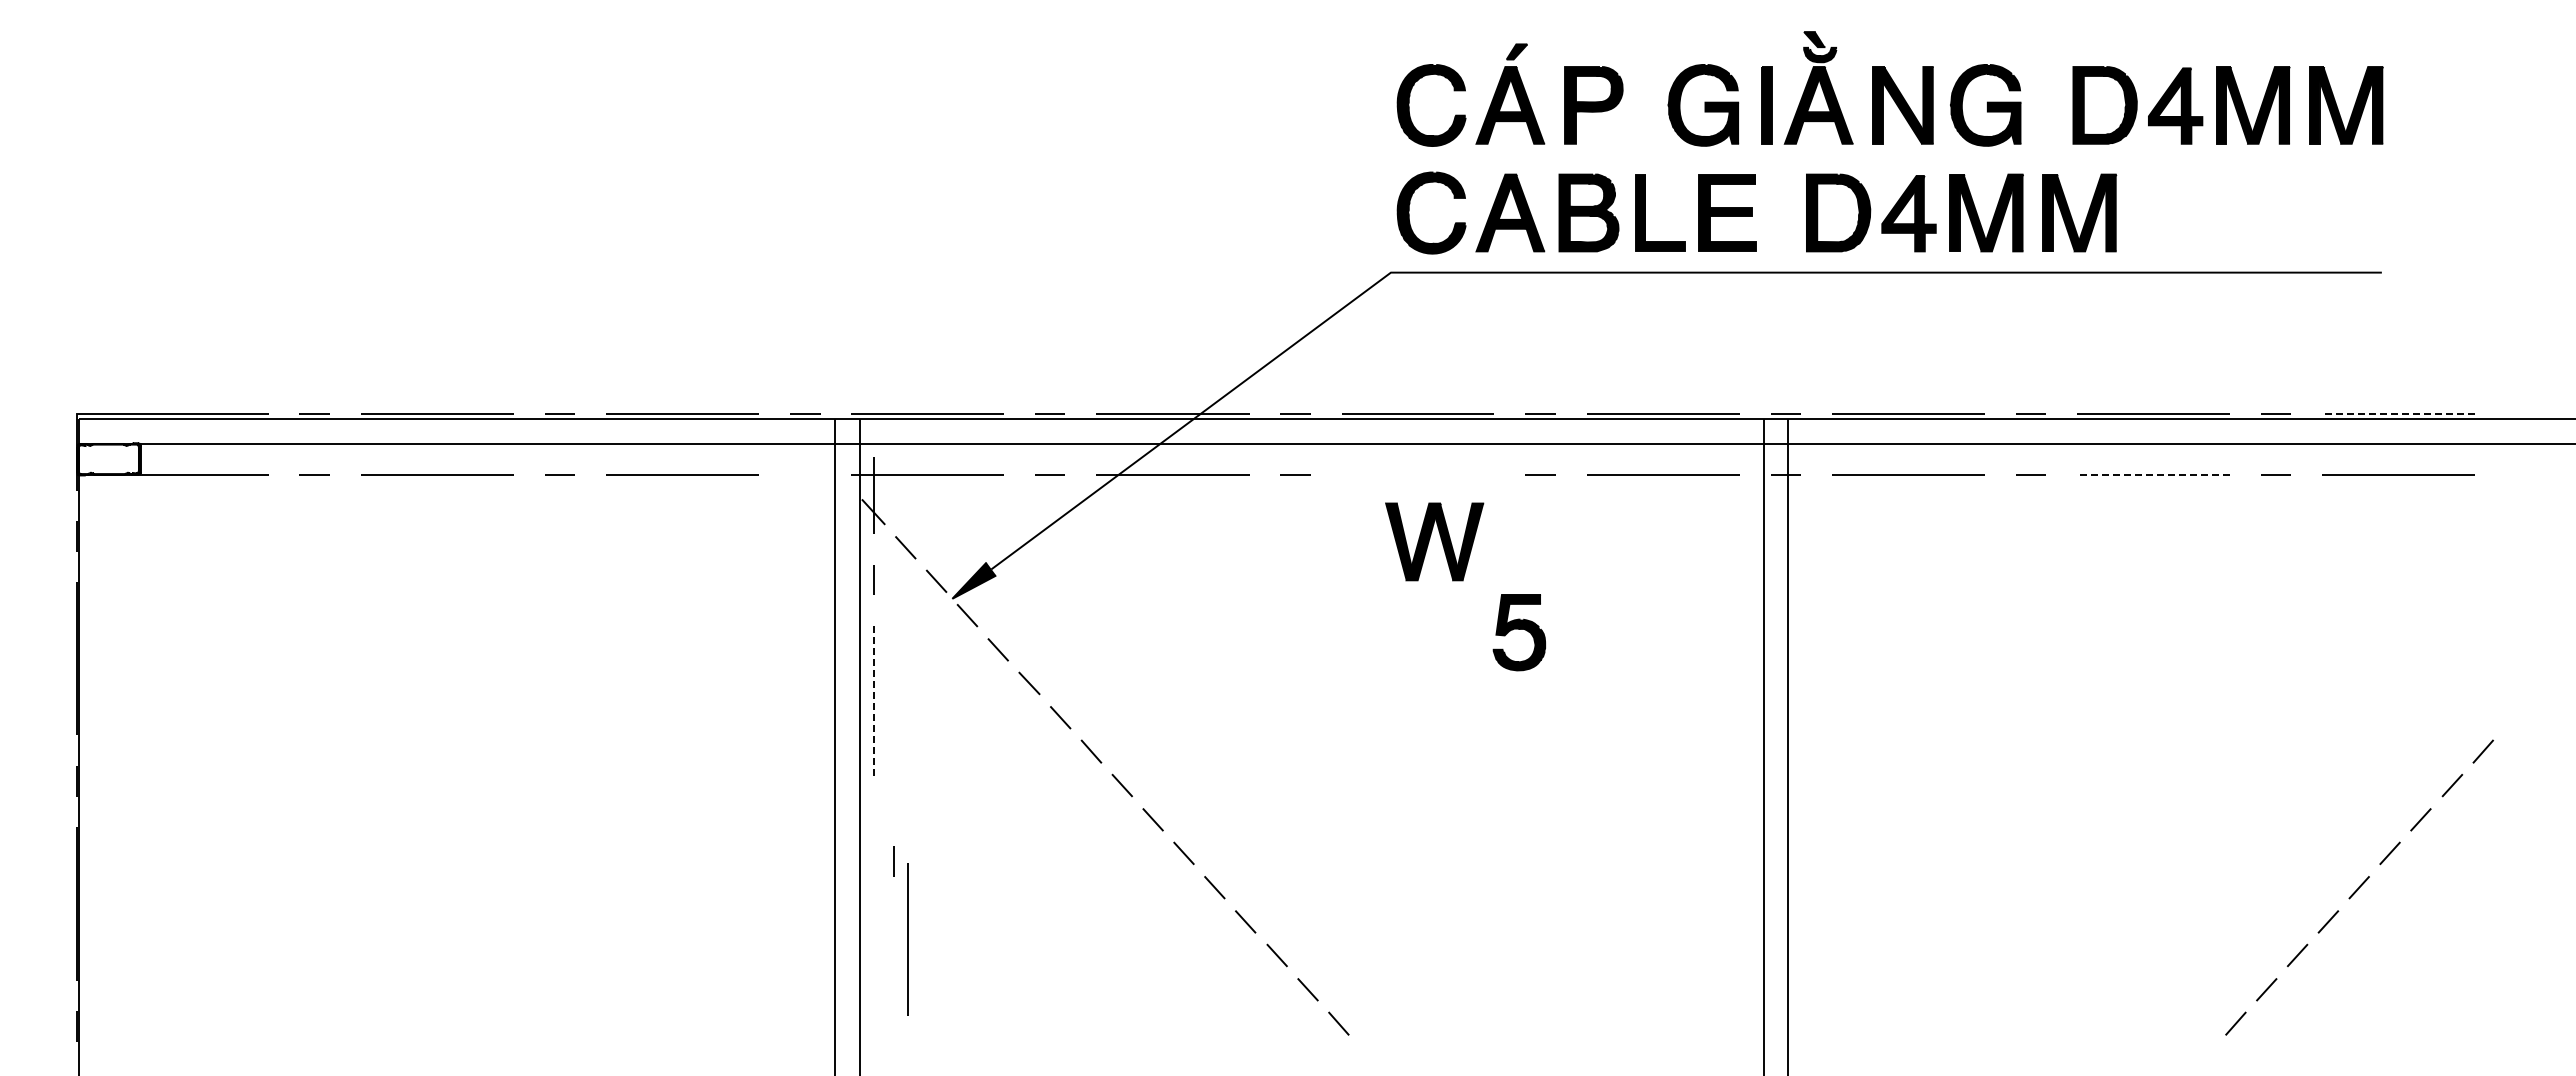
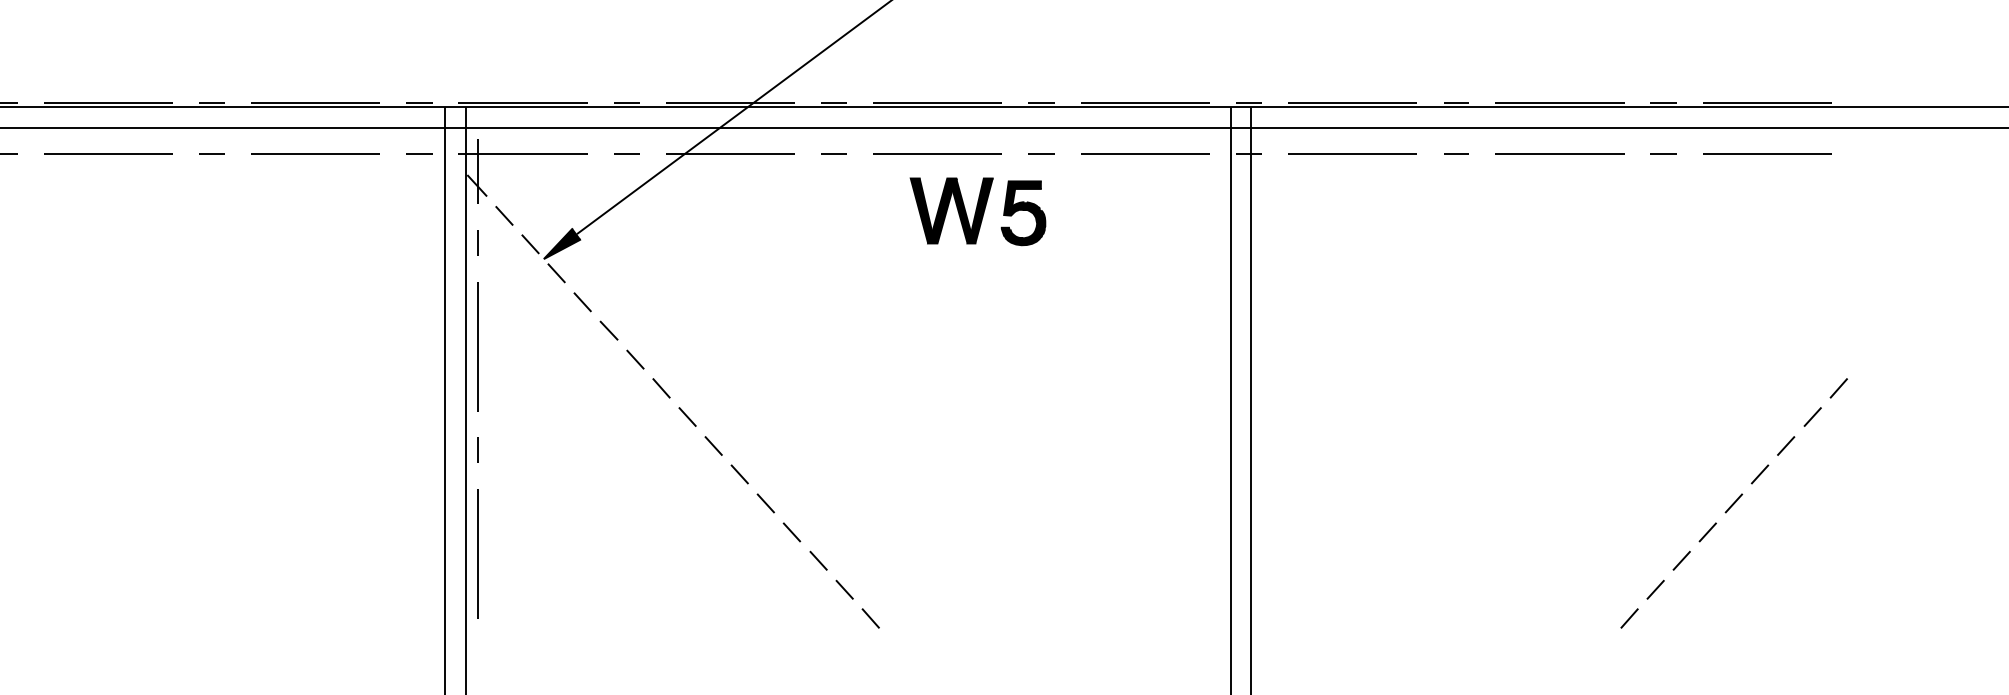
line: (2398, 413) -> (1767, 102), dashed -> solid
line: (805, 474) -> (419, 153), added
line: (1417, 474) -> (937, 153), added
line: (2153, 474) -> (1559, 153), dashed -> solid
part: (1518, 632) -> (1022, 213), moved
line: (874, 702) -> (477, 346), dashed -> solid
line: (893, 861) -> (477, 450), moved
line: (907, 939) -> (477, 554), moved

